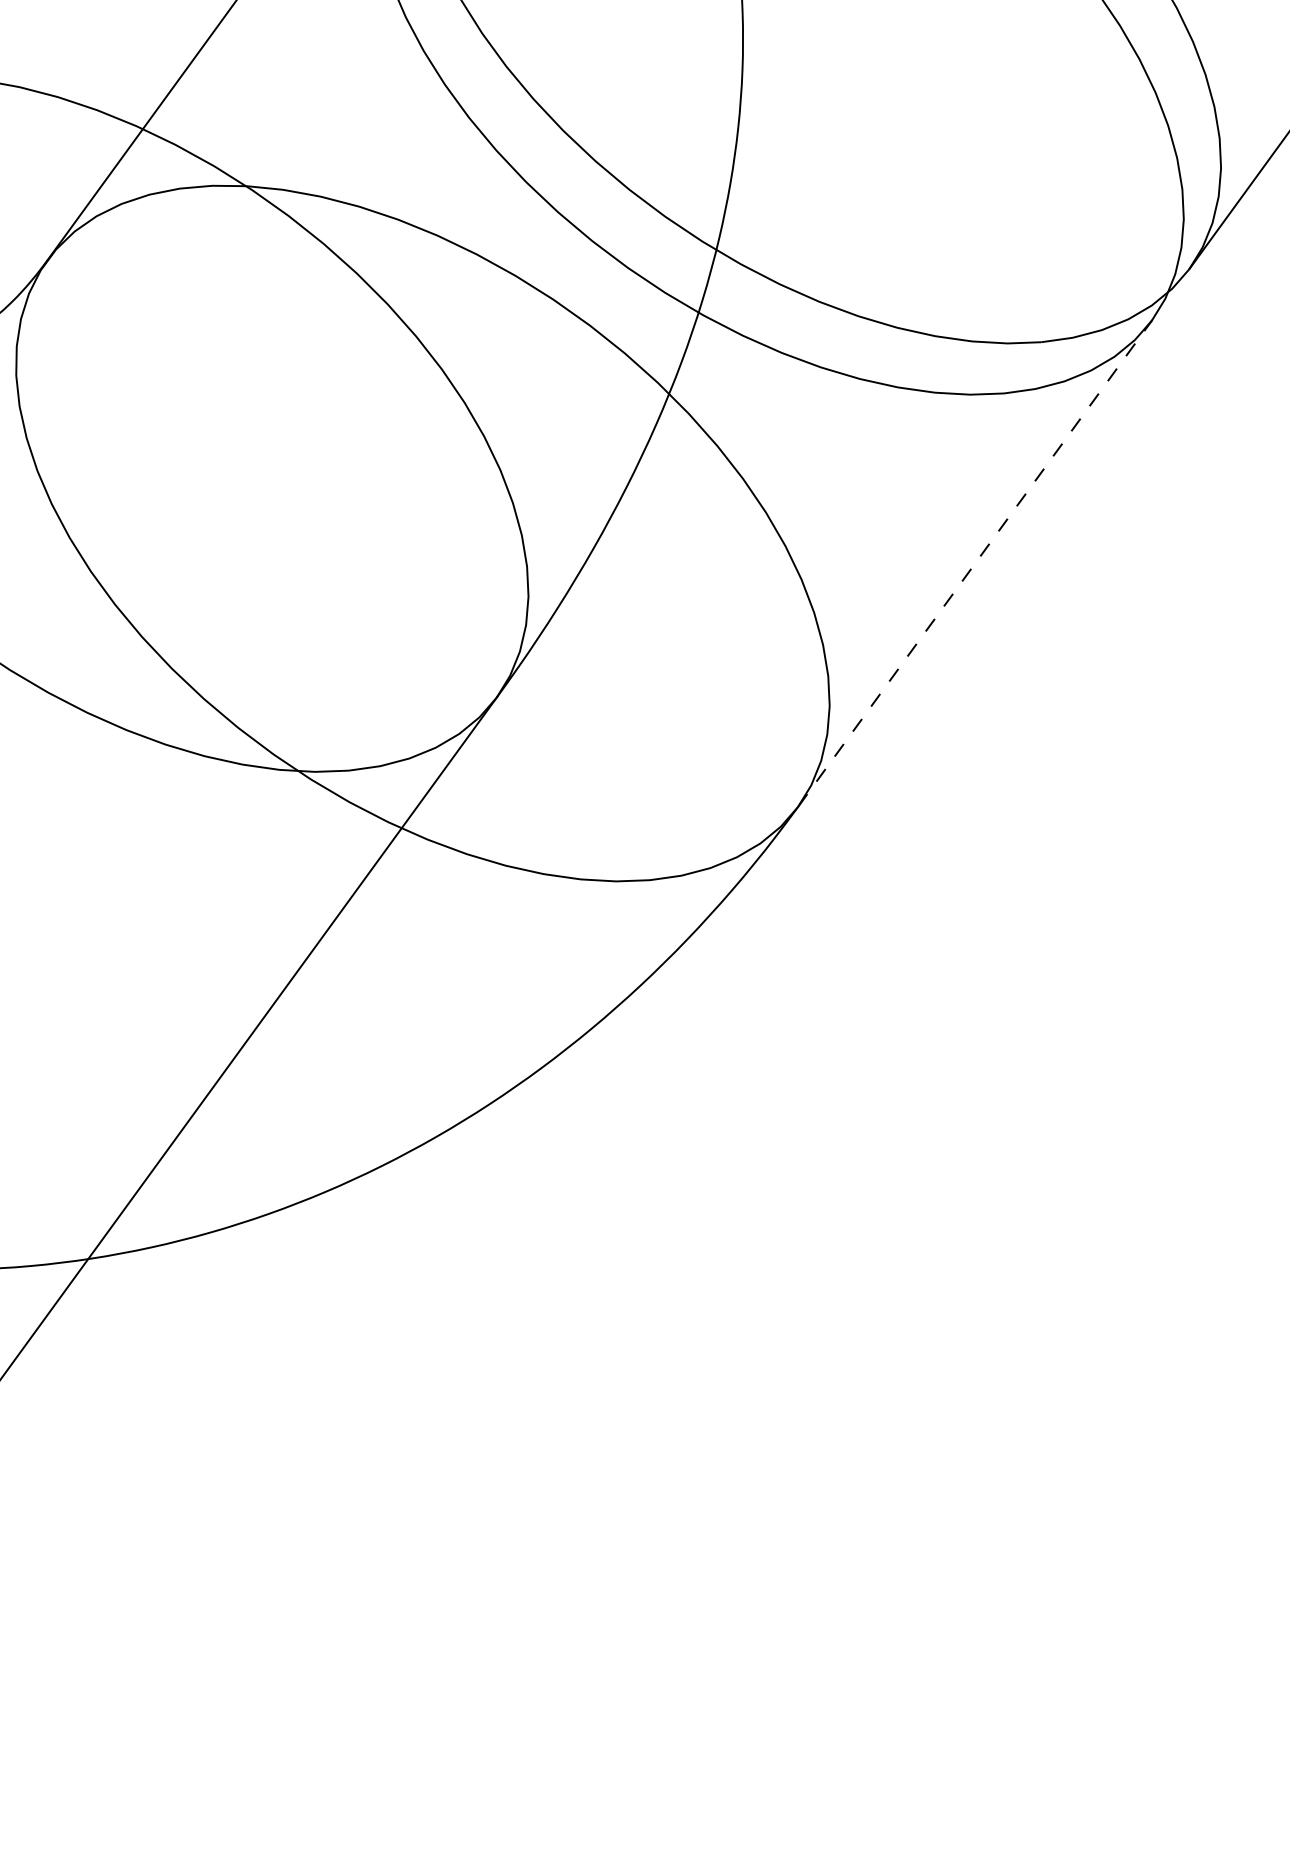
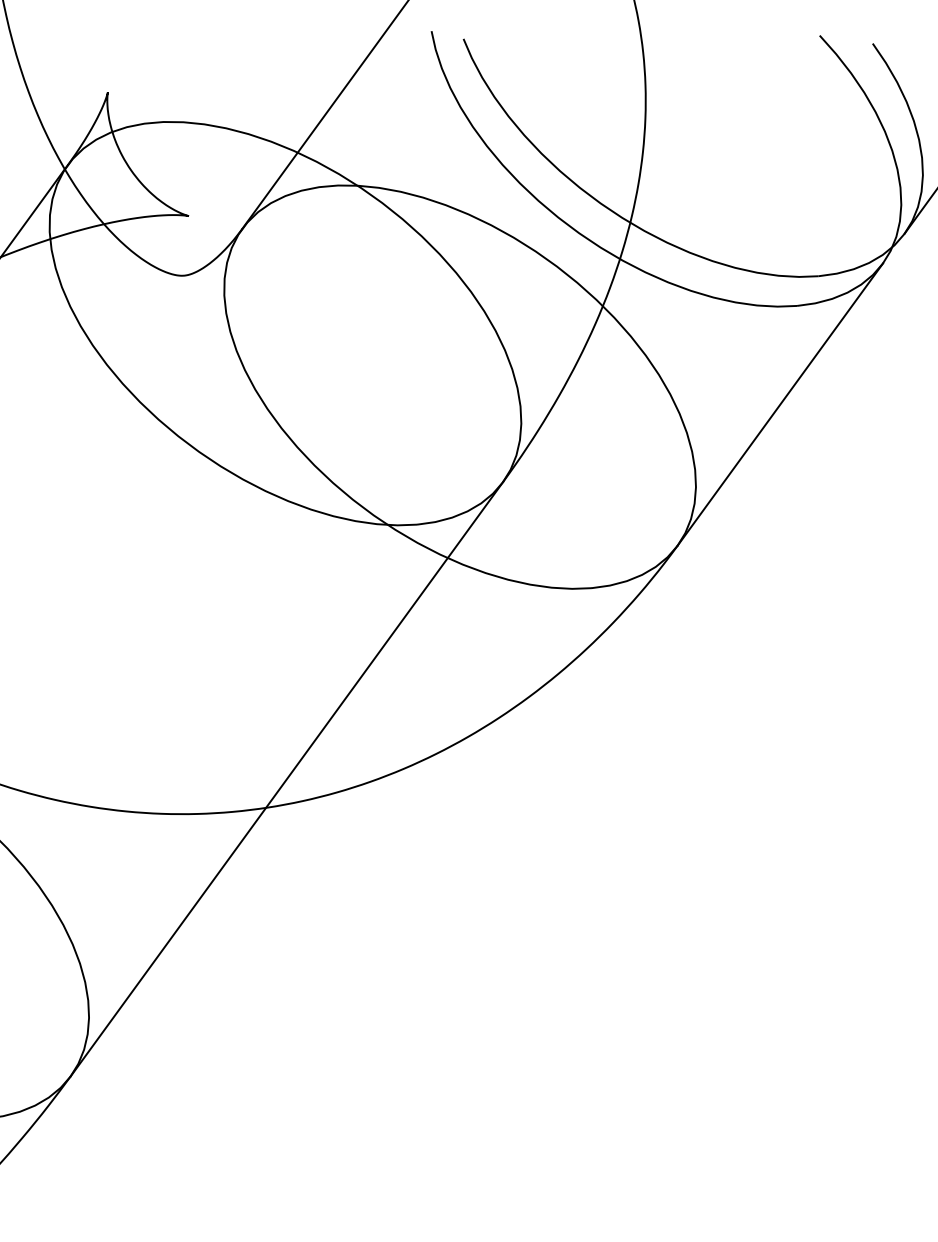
line: (975, 563) -> (780, 404), dashed -> solid

